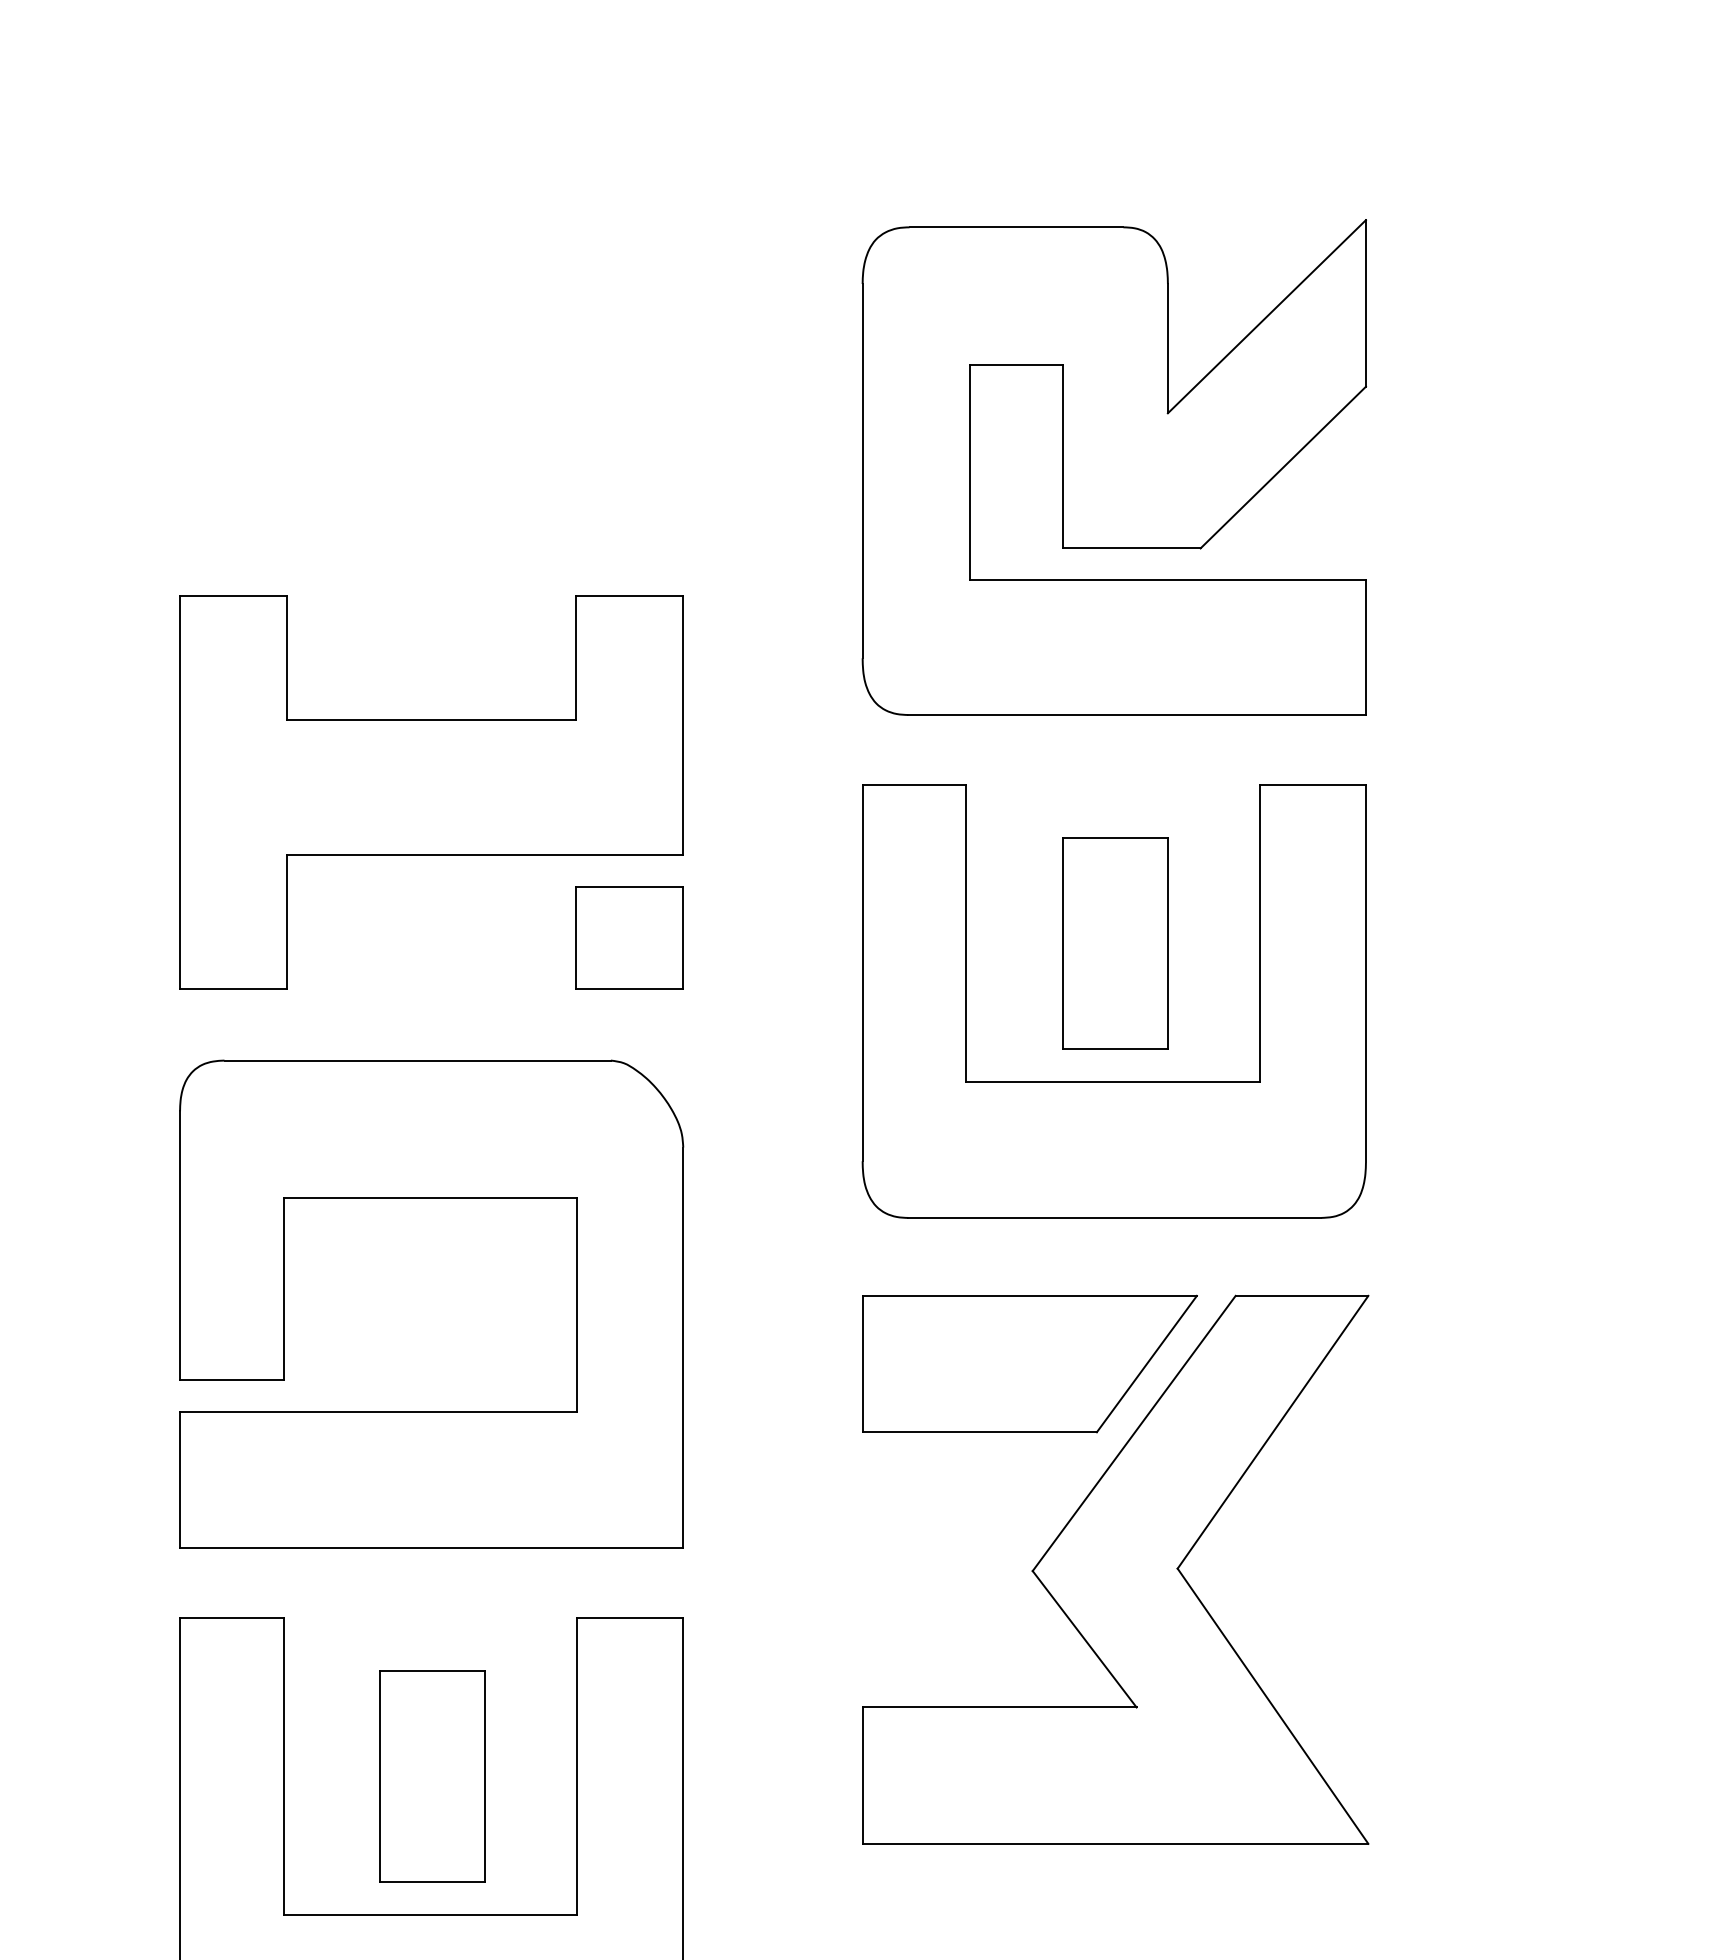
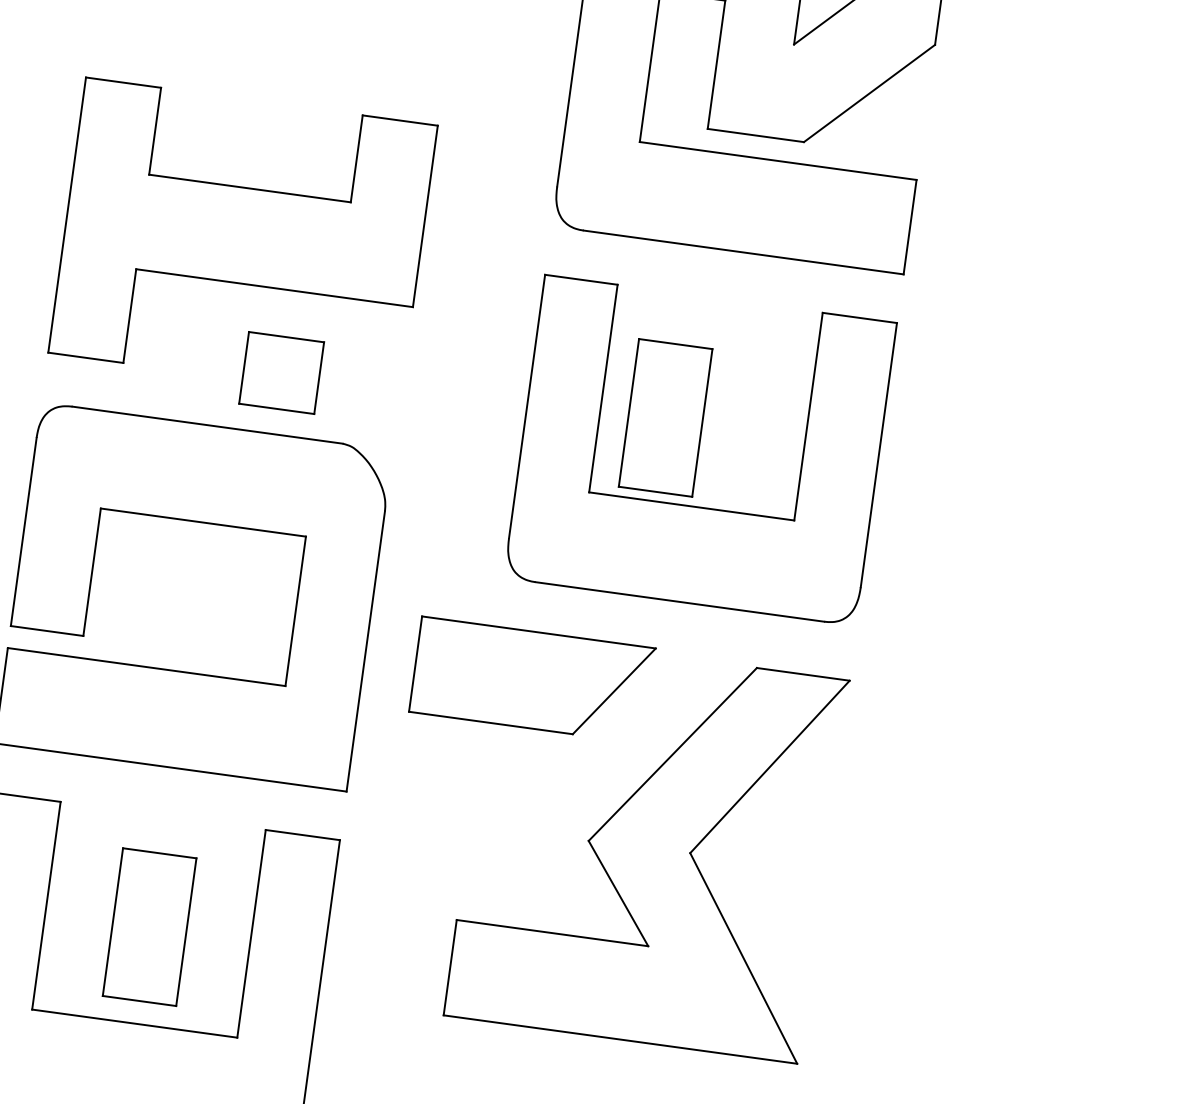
part: (629, 937) -> (281, 372), moved
part: (1115, 943) -> (665, 418), moved
part: (1029, 1363) -> (532, 679), moved

